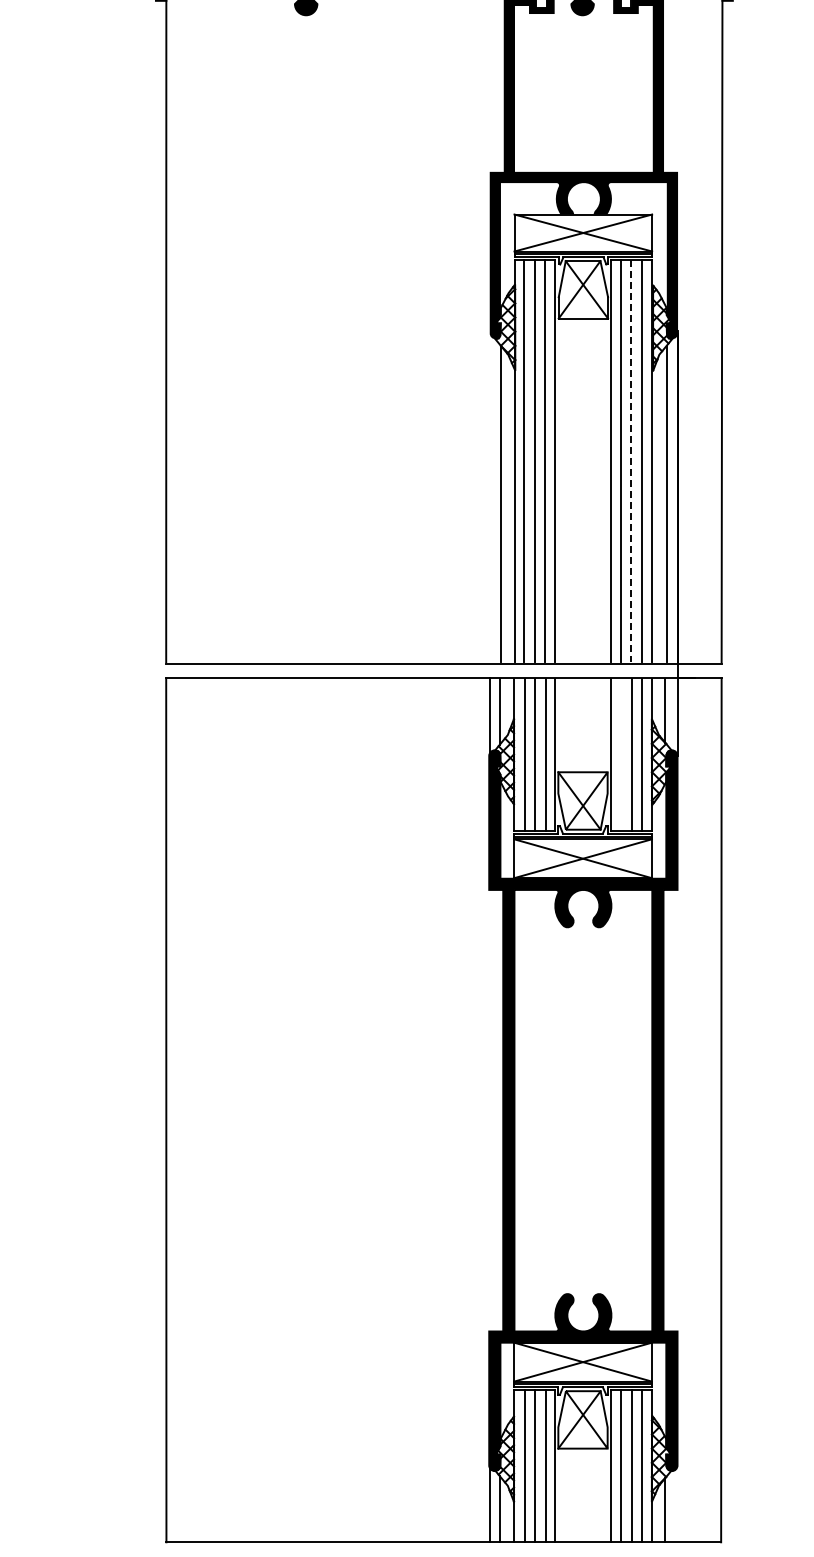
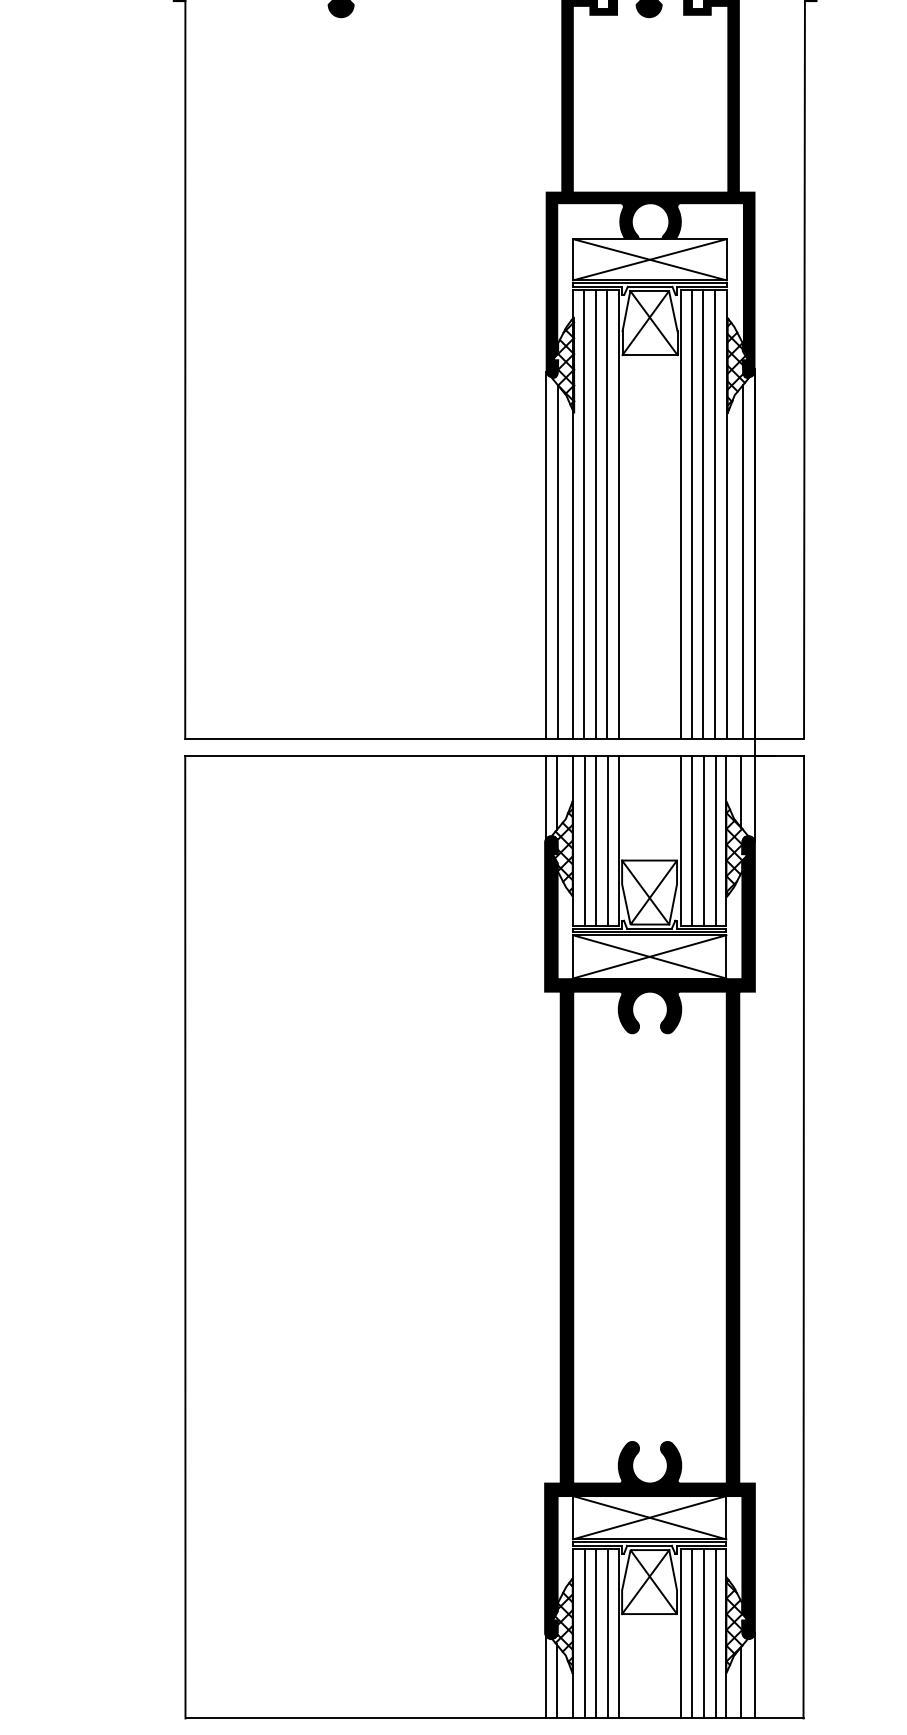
line: (631, 461) -> (703, 514), dashed -> solid
line: (489, 498) -> (545, 555), added
line: (621, 754) -> (692, 840), added
line: (677, 1503) -> (754, 1675), added

